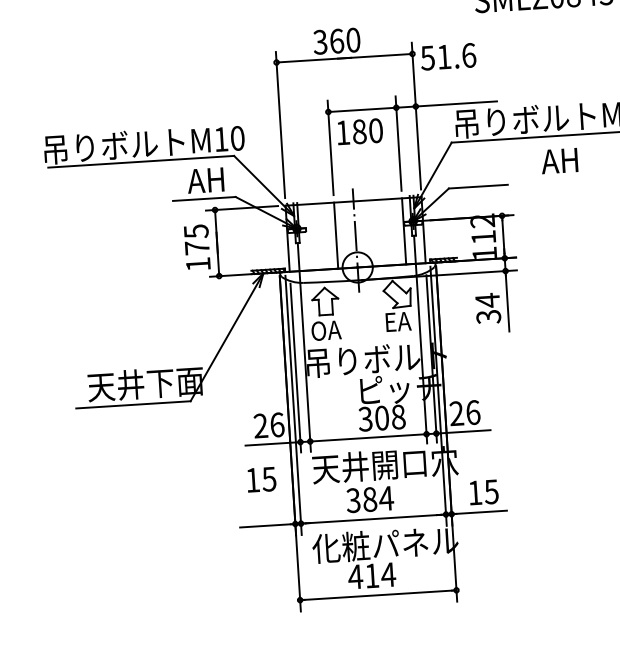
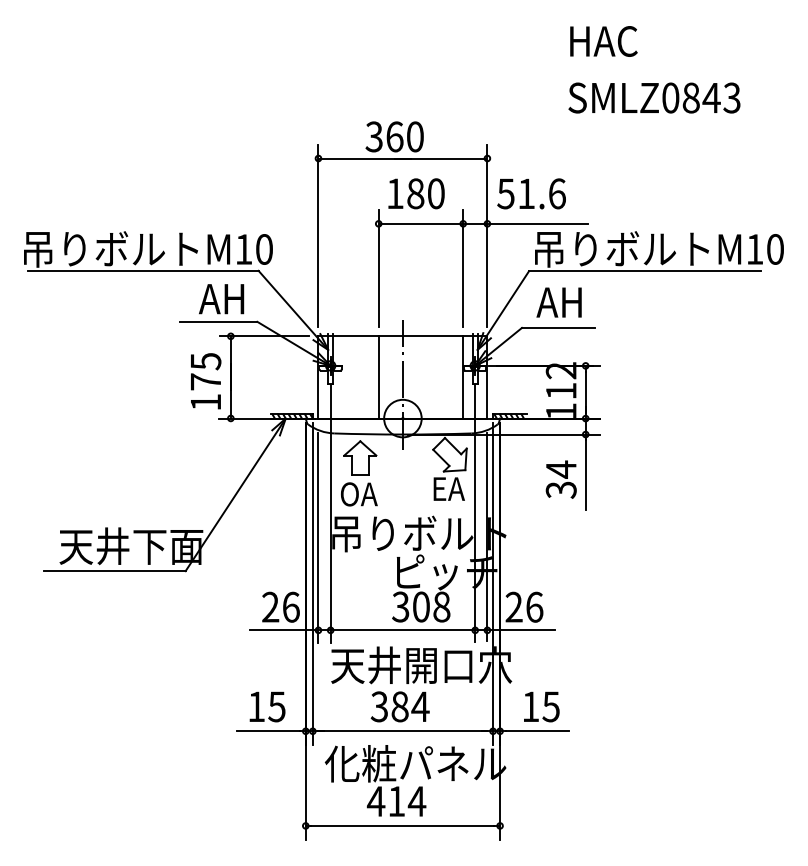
text: (448, 56) -> (531, 193), moved
text: (360, 131) -> (416, 193), moved
text: (559, 161) -> (558, 302), moved
text: (261, 479) -> (267, 706), moved

